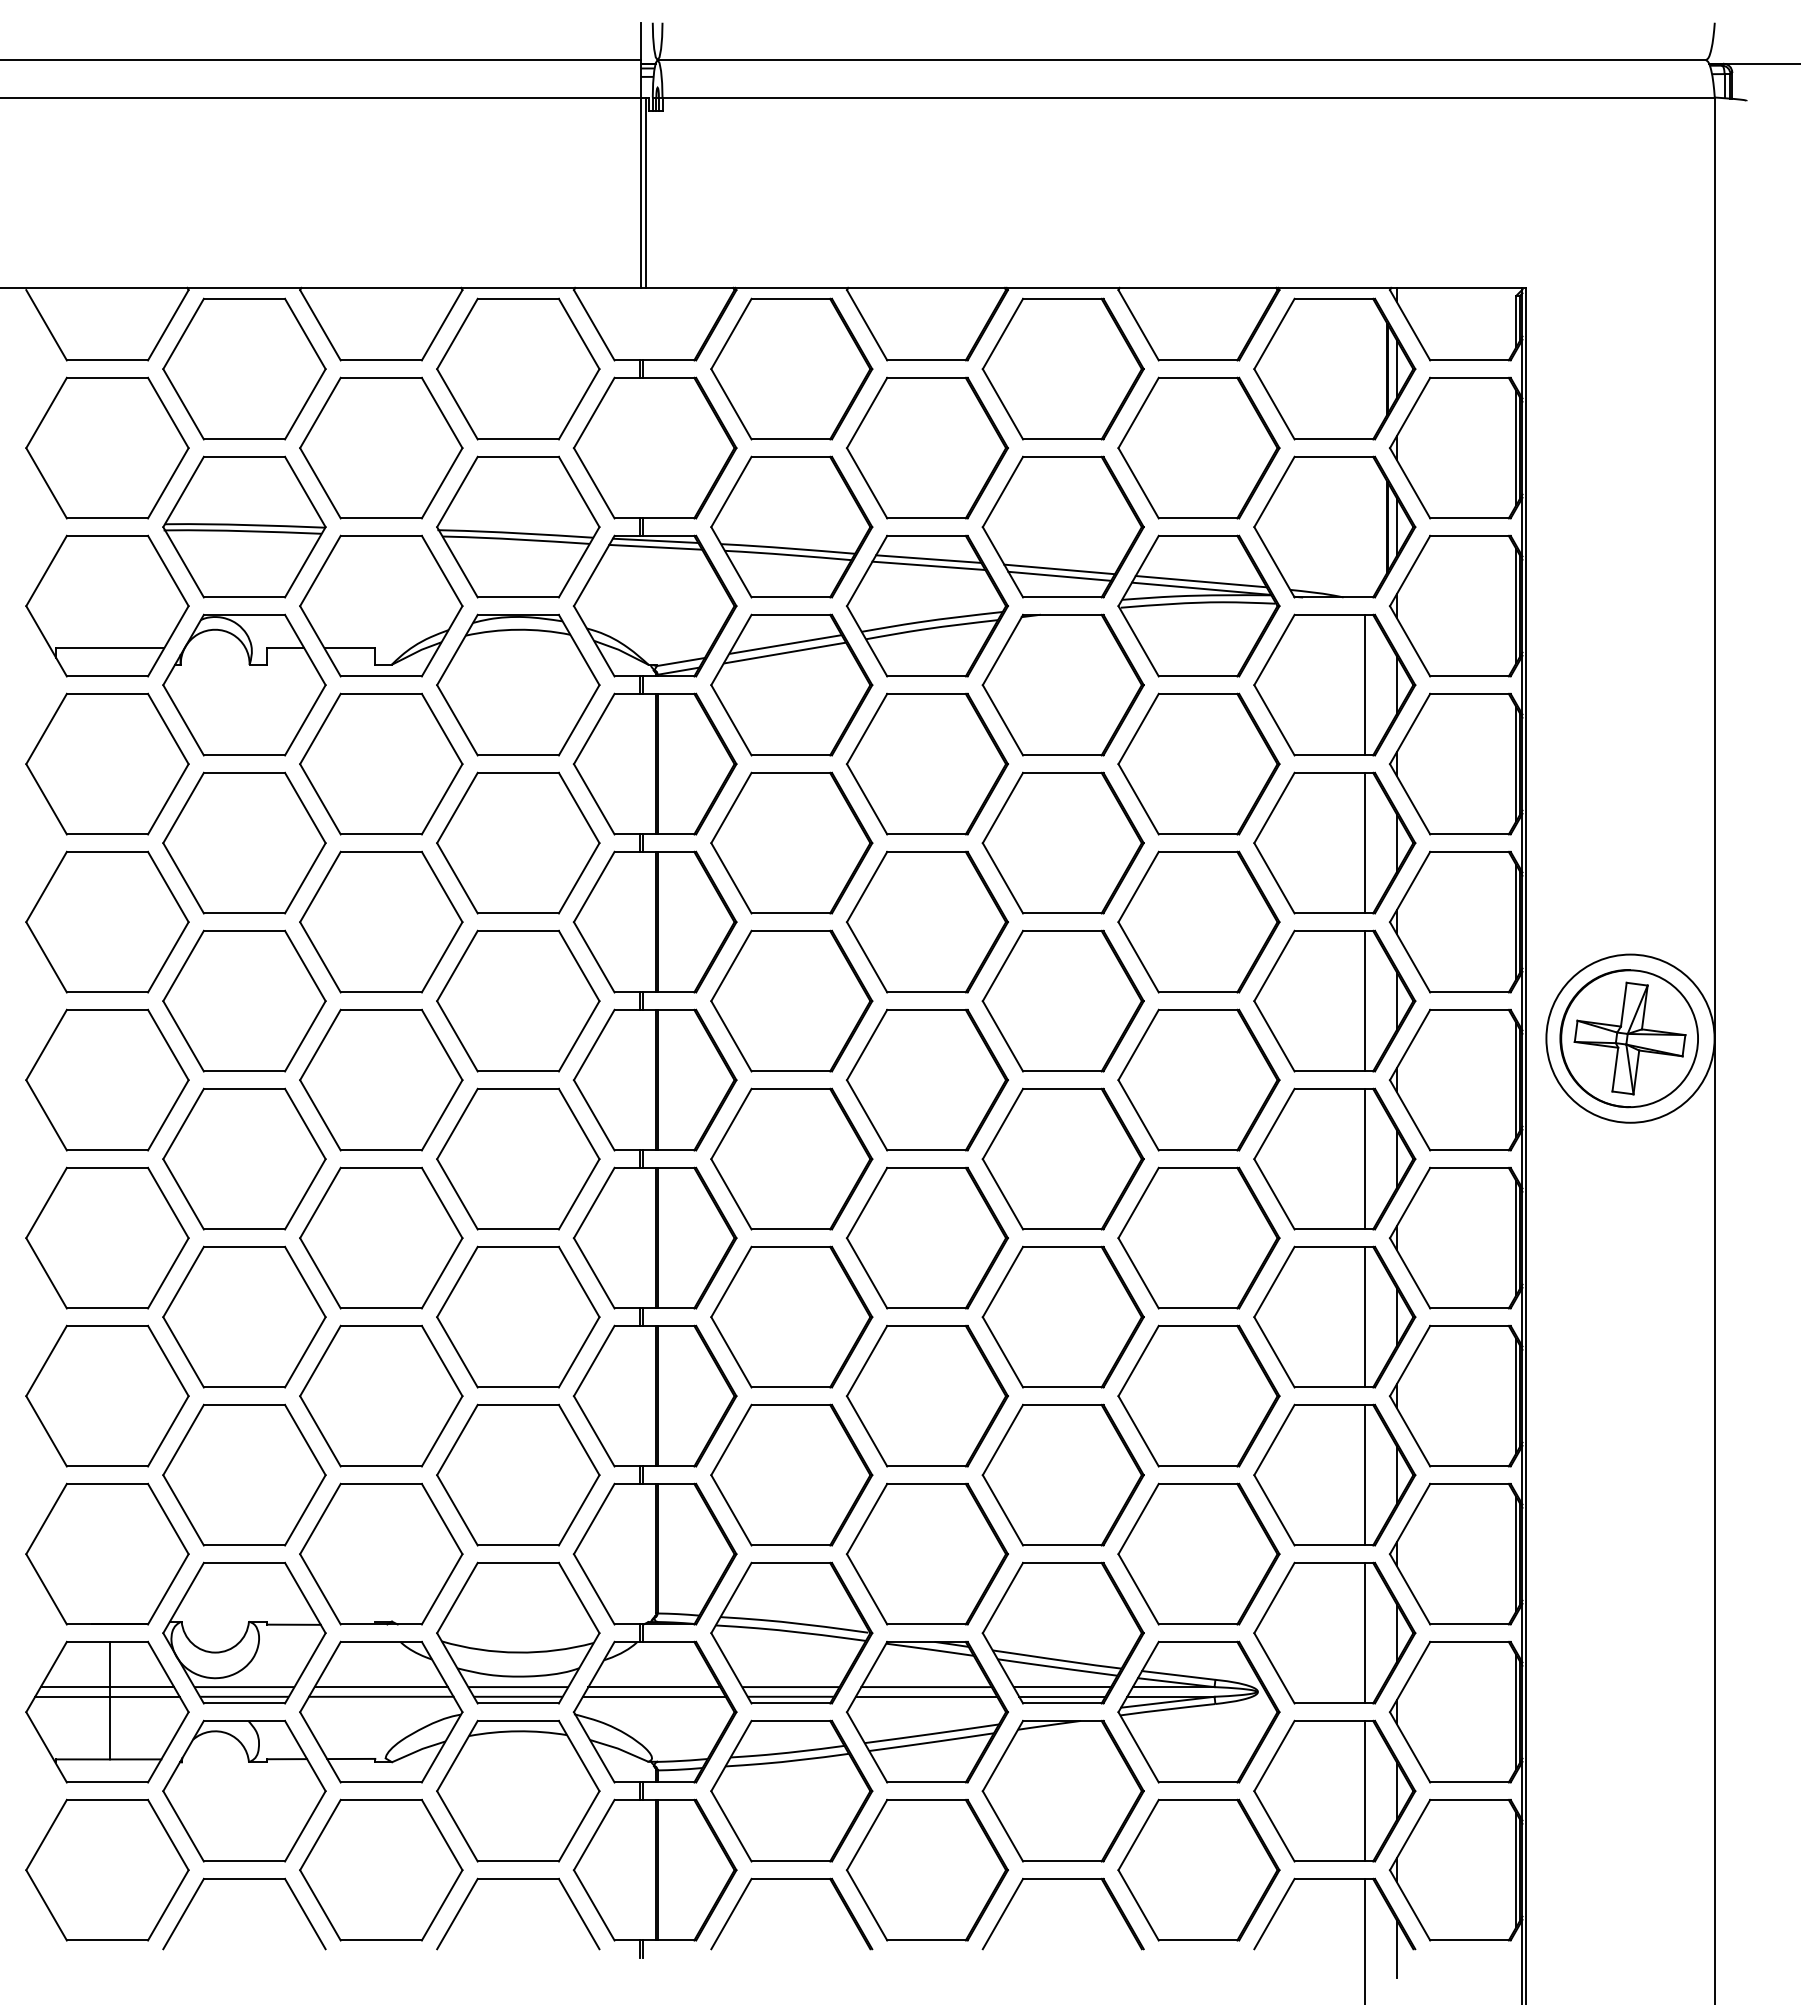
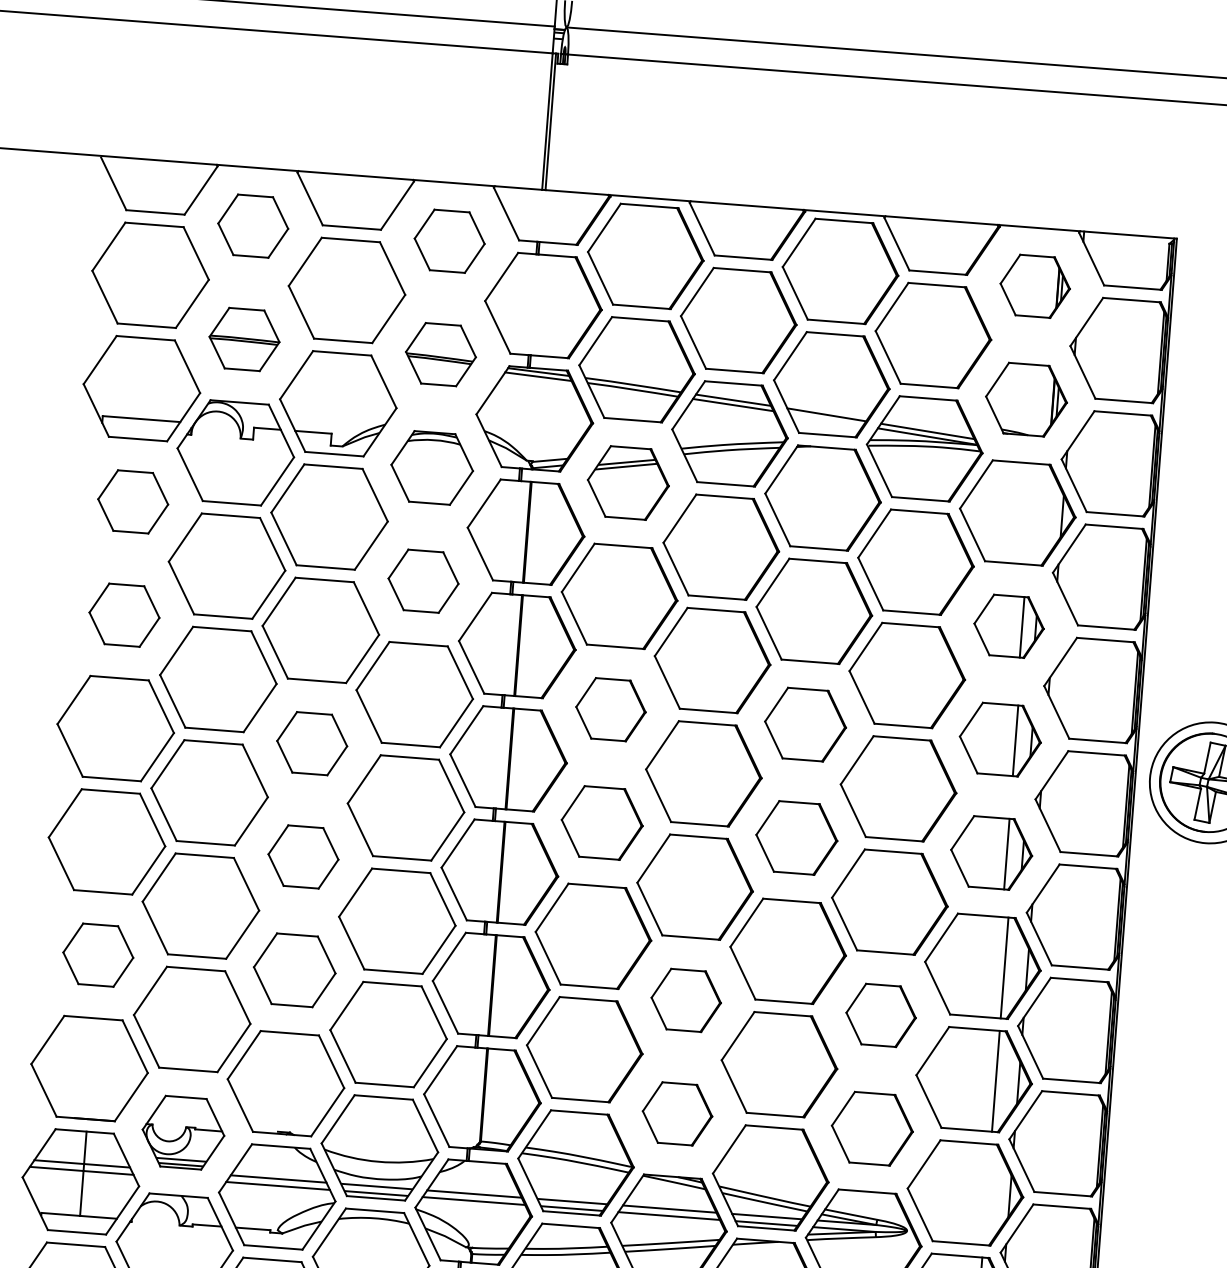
part: (244, 368) -> (253, 225), size x0.6
part: (518, 368) -> (449, 240), size x0.6
part: (1334, 368) -> (1035, 285), size x0.6
part: (244, 526) -> (244, 339), size x0.6
part: (518, 526) -> (441, 354), size x0.6
part: (1334, 526) -> (1026, 399), size x0.7
line: (1059, 575) -> (826, 419), removed
part: (518, 684) -> (432, 467), size x0.7
part: (791, 684) -> (628, 482), size x0.7
line: (1365, 684) -> (1039, 514), removed
part: (107, 763) -> (133, 501), size x0.6
part: (518, 842) -> (423, 580), size x0.6
part: (1334, 842) -> (1008, 625), size x0.6
part: (107, 921) -> (124, 614), size x0.6
part: (791, 1000) -> (610, 709), size x0.6
part: (1062, 1000) -> (805, 724), size x0.7
part: (1334, 1000) -> (1000, 739), size x0.7
part: (381, 1079) -> (312, 743), size x0.6
part: (791, 1158) -> (602, 822), size x0.7
part: (1062, 1158) -> (796, 837), size x0.7
part: (1334, 1158) -> (991, 852), size x0.7
part: (381, 1237) -> (303, 856), size x0.6
part: (107, 1395) -> (98, 954), size x0.6
part: (381, 1395) -> (294, 969), size x0.7
part: (926, 1395) -> (685, 999), size x0.6
part: (1198, 1395) -> (880, 1014), size x0.6
part: (1198, 1553) -> (872, 1128), size x0.7
part: (926, 1554) -> (676, 1114), size x0.6
part: (244, 1632) -> (183, 1132), size x0.7
line: (1365, 1632) -> (987, 1194), removed

